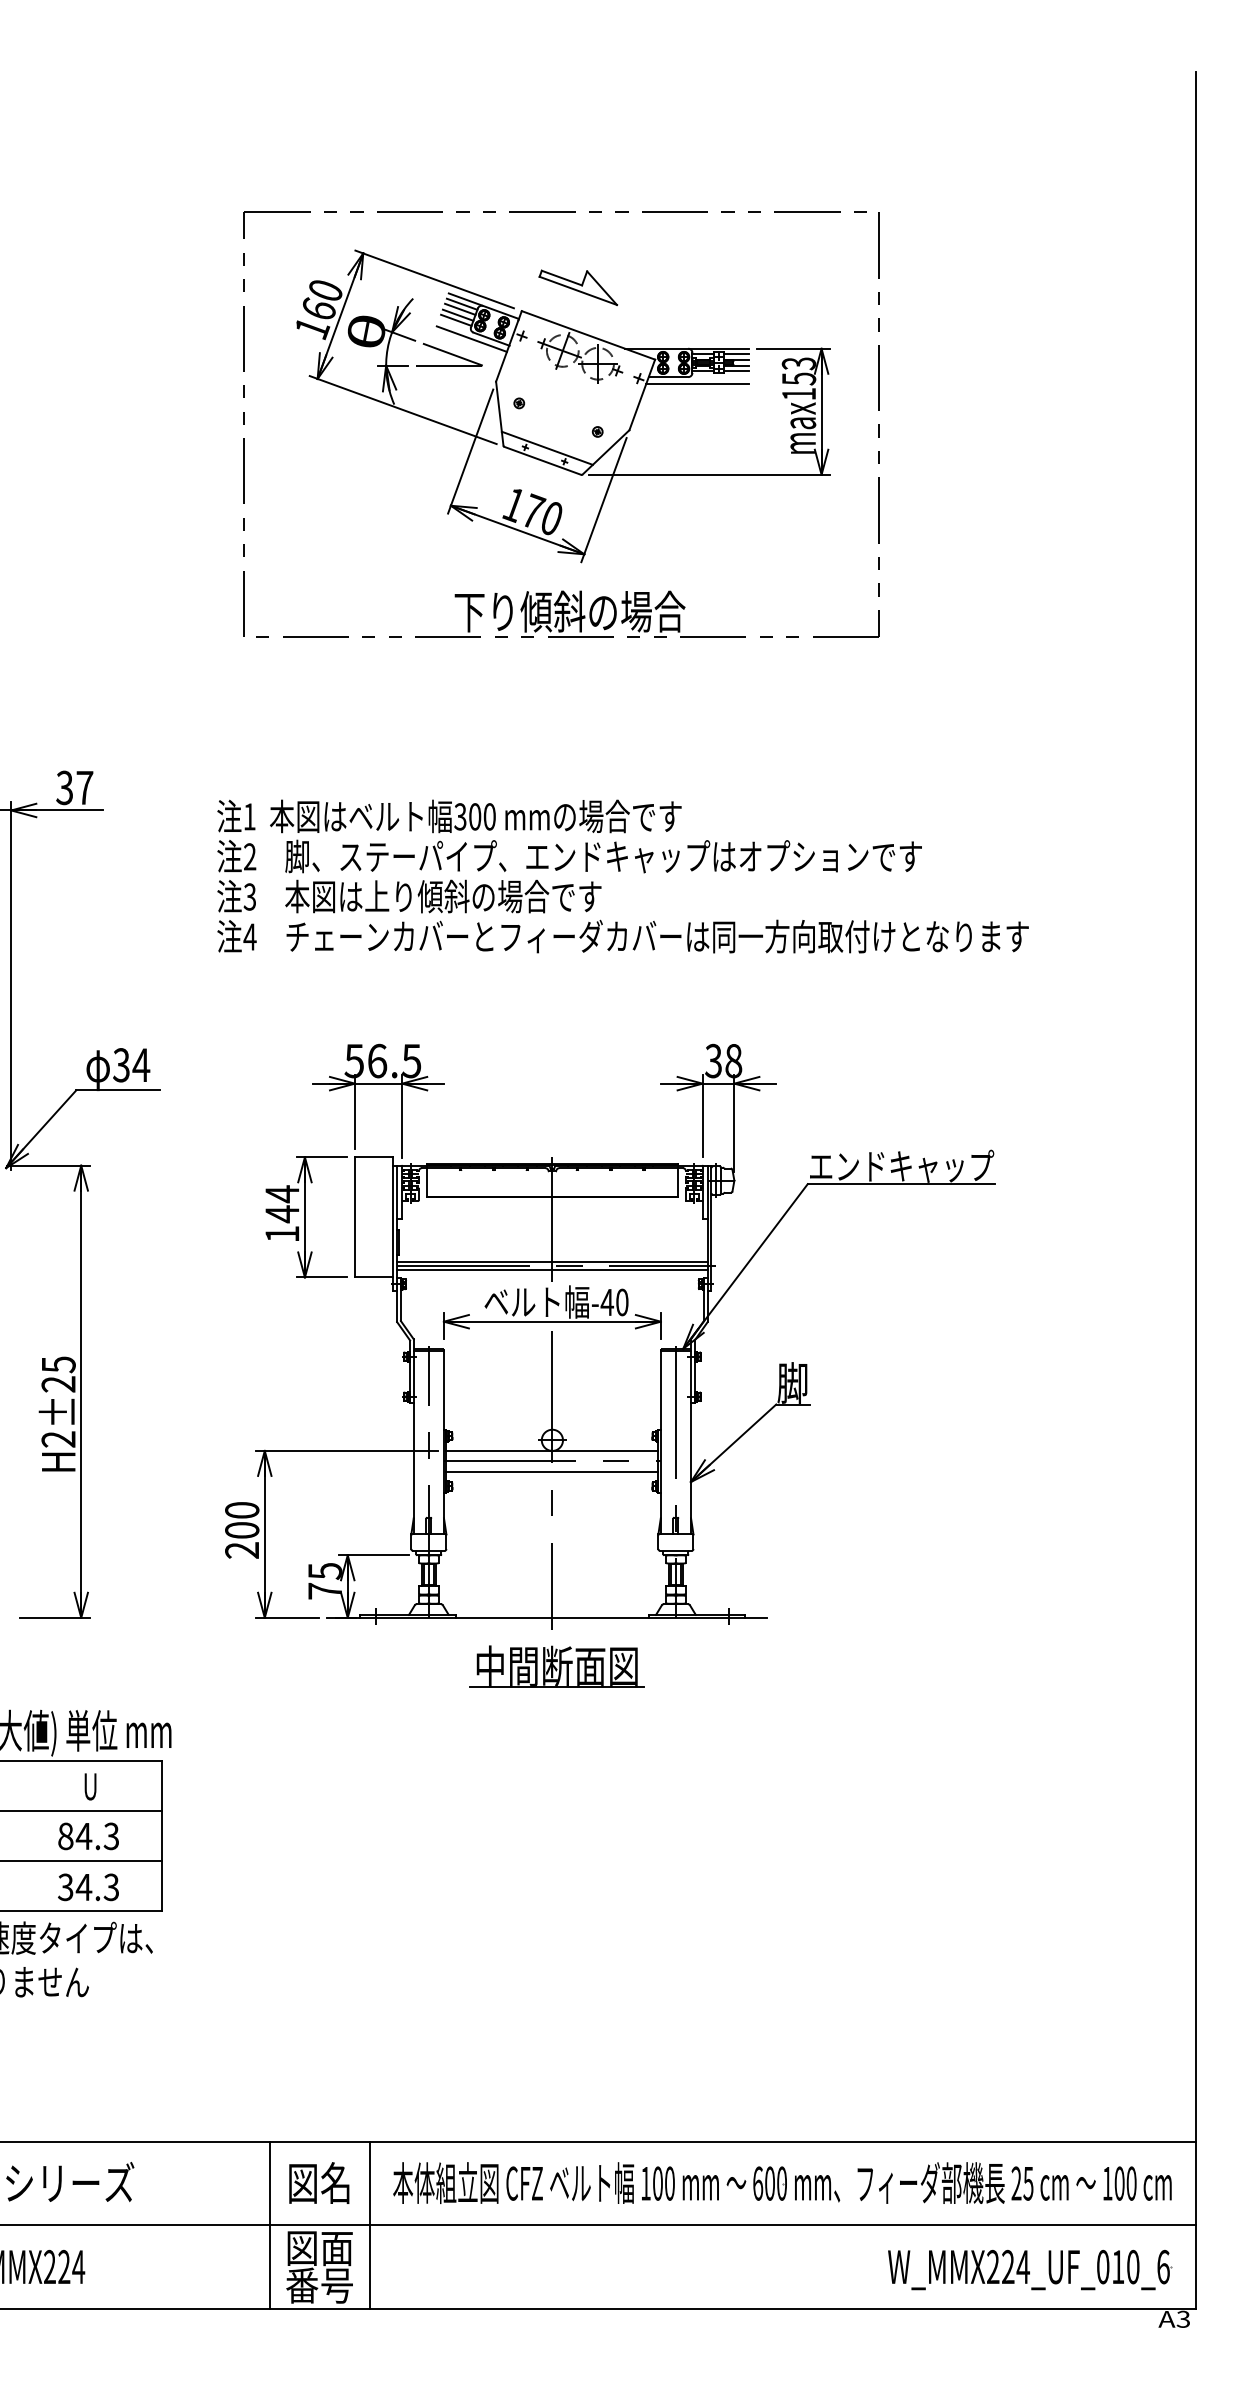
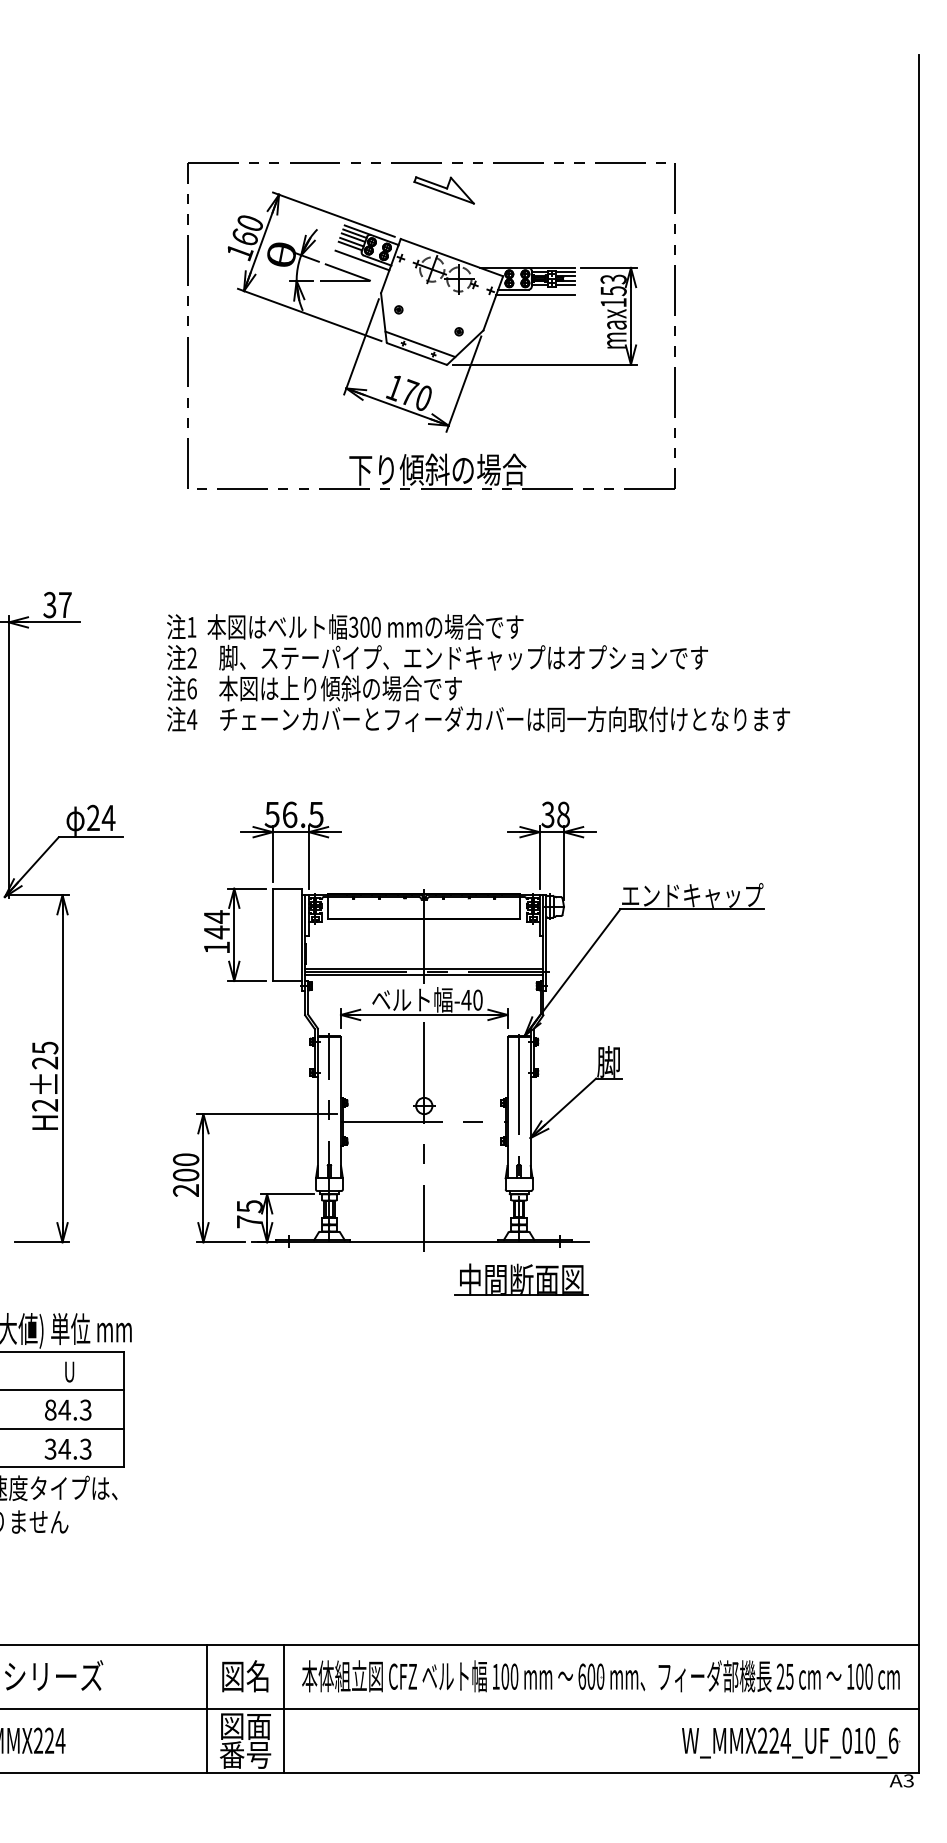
part: (578, 287) -> (444, 190), moved
text: (249, 896) -> (191, 688), 3 -> 6
text: (121, 1065) -> (93, 818), 34 -> 24
line: (552, 1450) -> (424, 1113), removed
line: (552, 1471) -> (424, 1129), removed
part: (556, 1666) -> (521, 1279), moved

